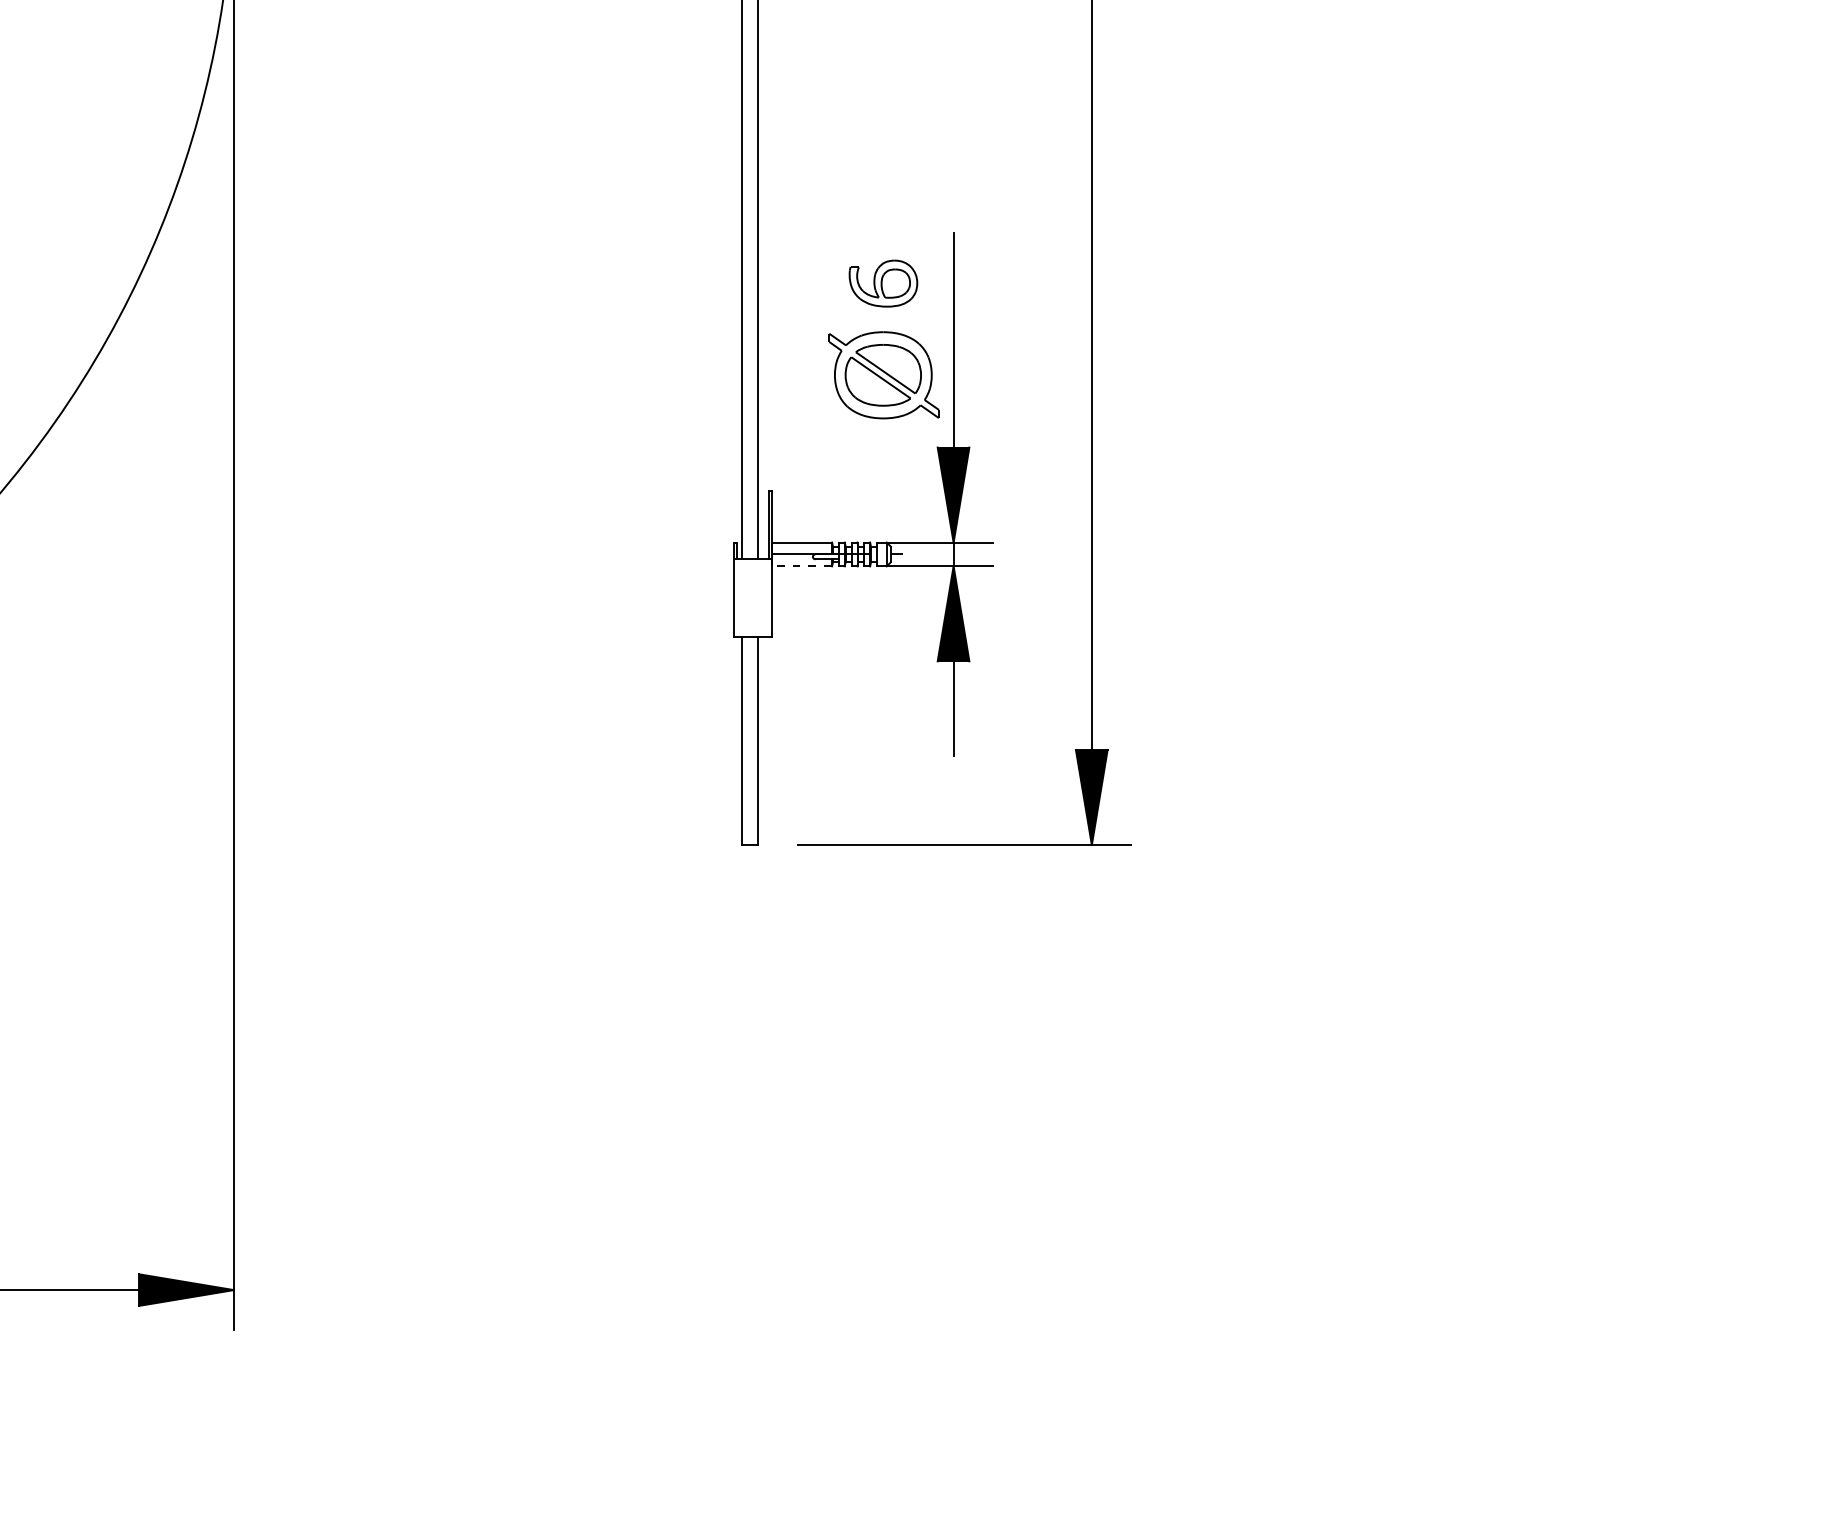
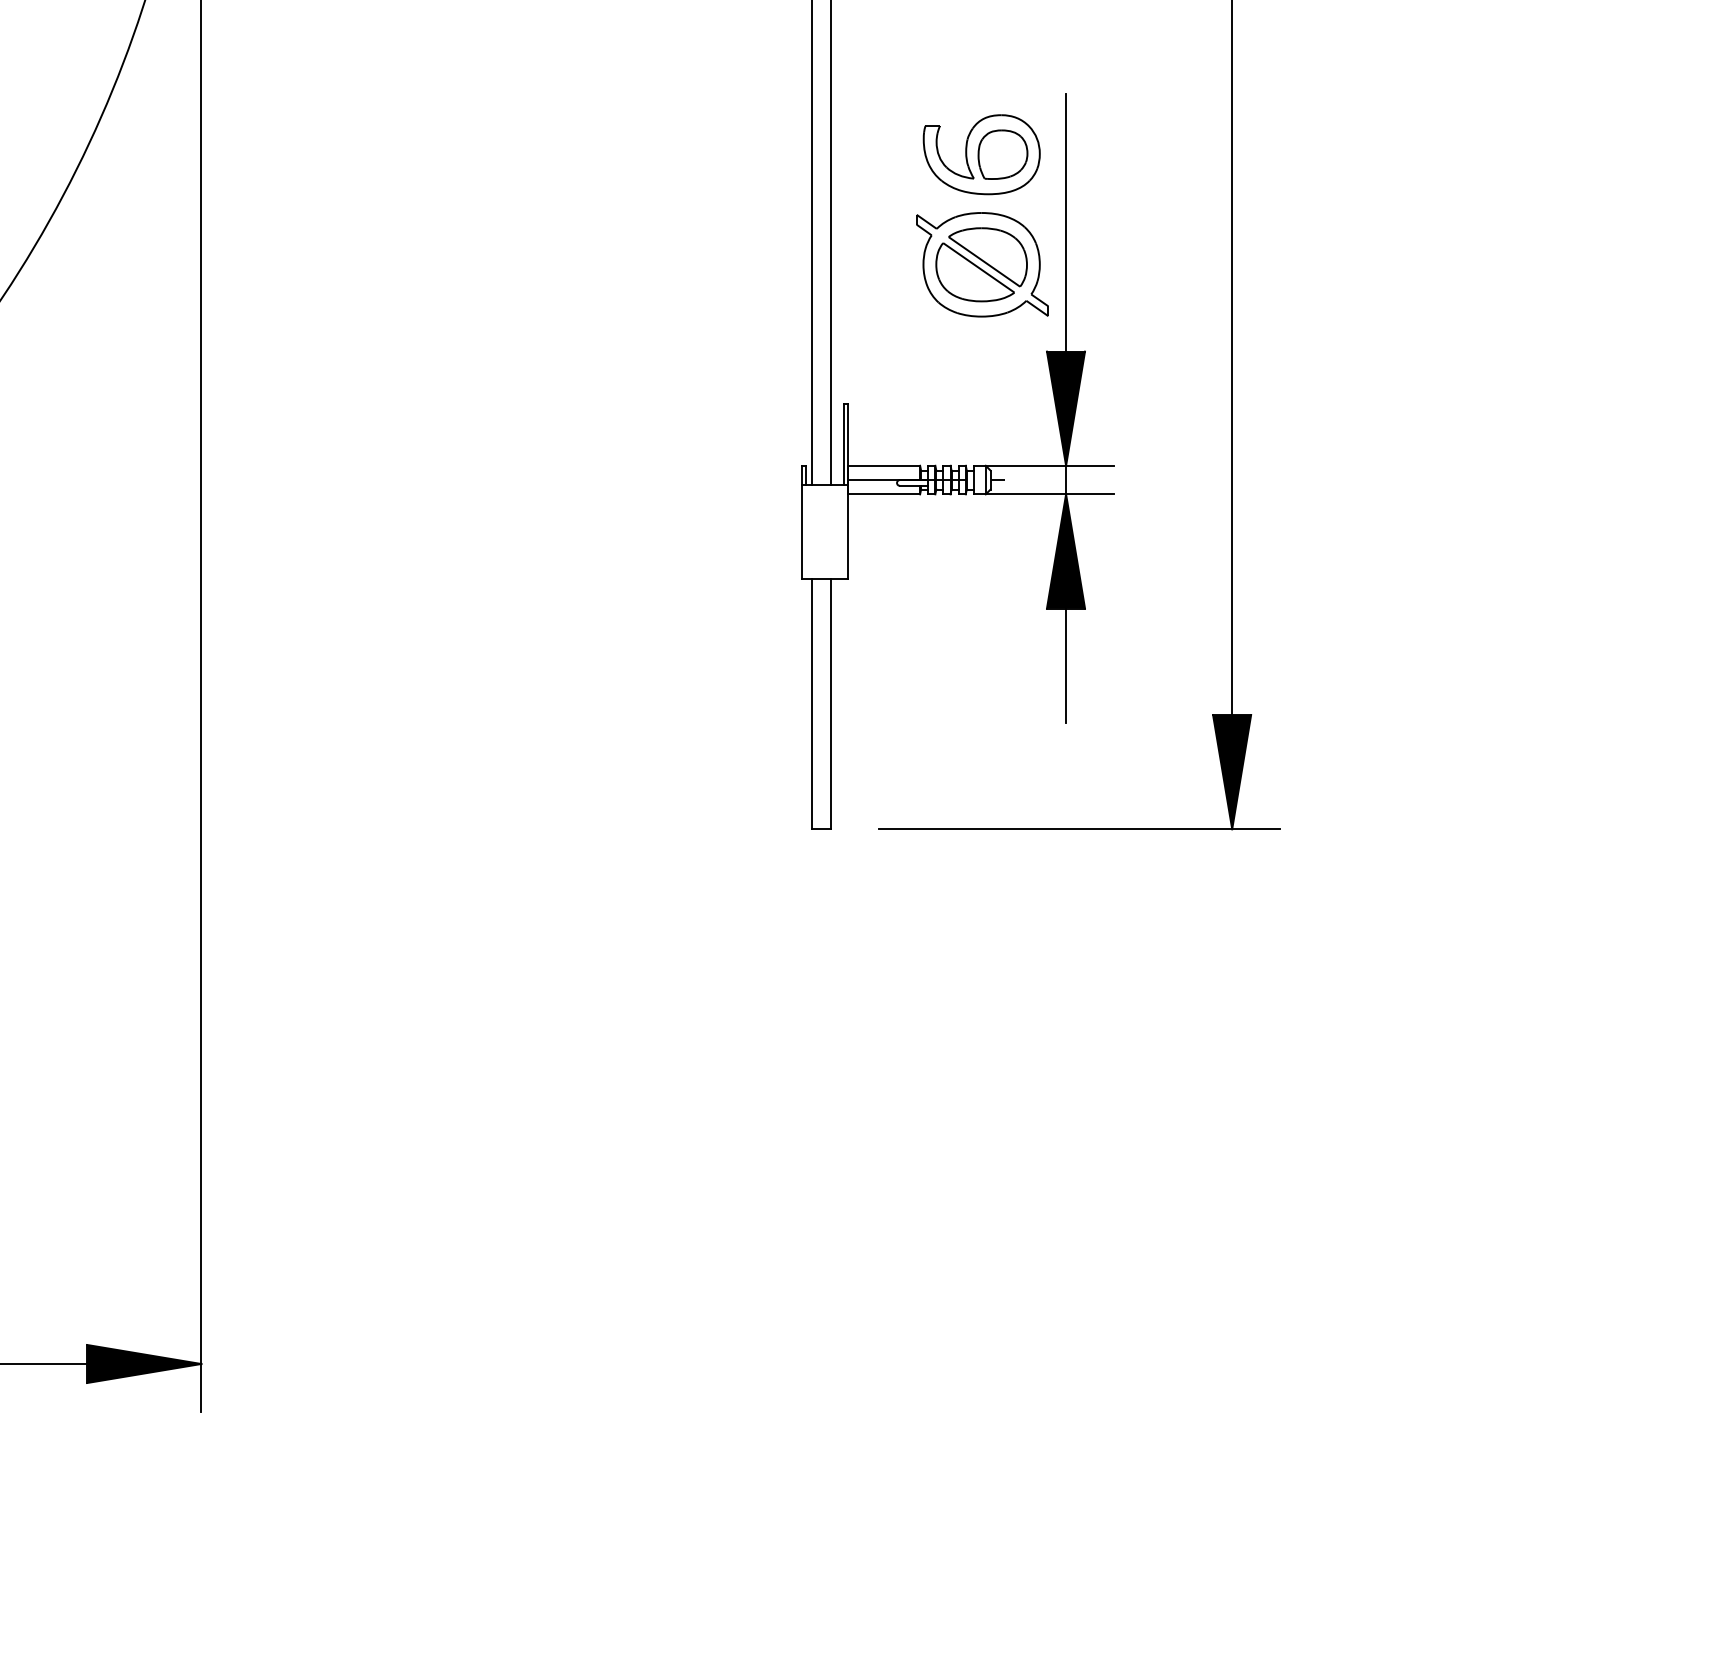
part: (883, 283) -> (981, 154), size x1.43
line: (801, 566) -> (883, 494), dashed -> solid

